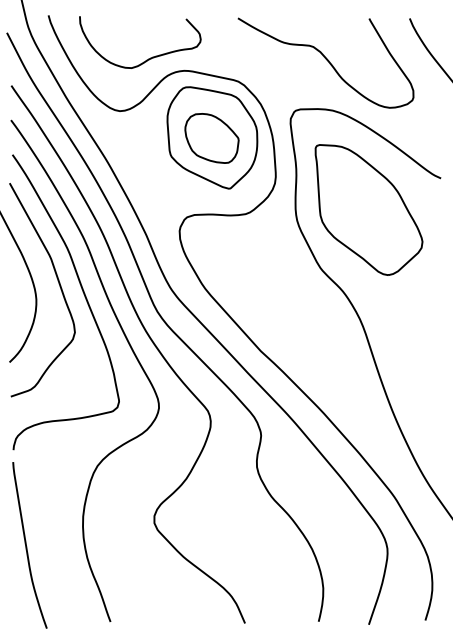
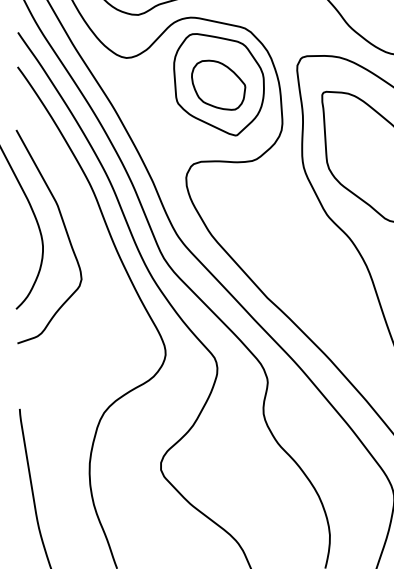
curve: (84, 297) -> (91, 244), removed

